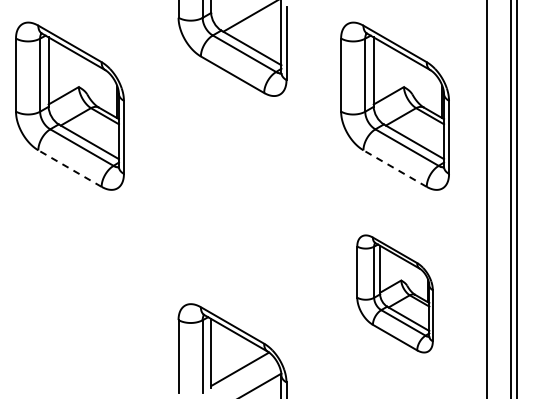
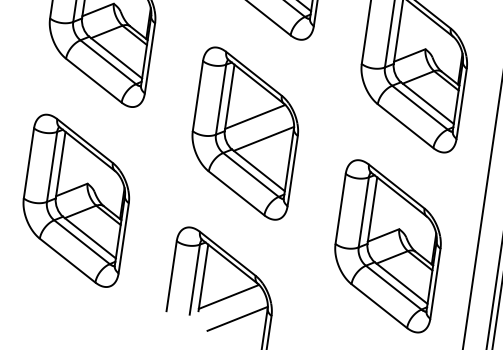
line: (69, 168) -> (93, 80), dashed -> solid
line: (395, 168) -> (405, 126), dashed -> solid
part: (232, 199) -> (245, 133), added
part: (69, 293) -> (75, 200), added
part: (394, 293) -> (387, 245), size x1.43

